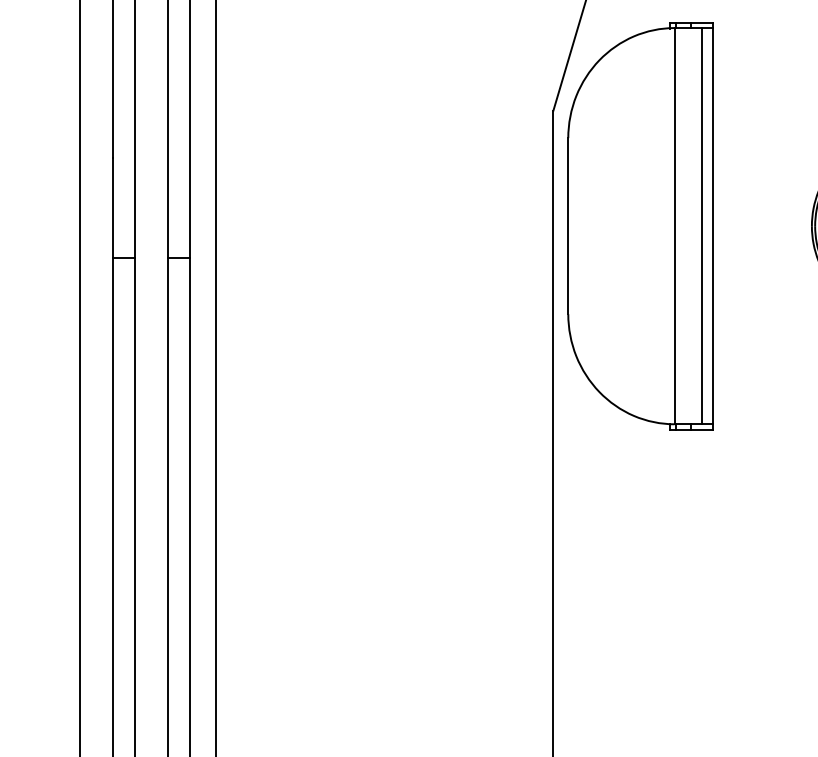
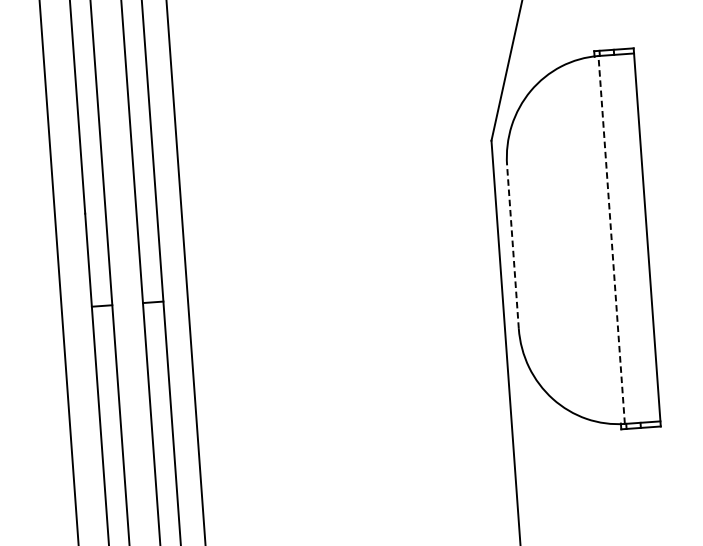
line: (568, 225) -> (513, 246), solid -> dashed
line: (674, 225) -> (611, 239), solid -> dashed
line: (701, 226) -> (636, 238), removed

